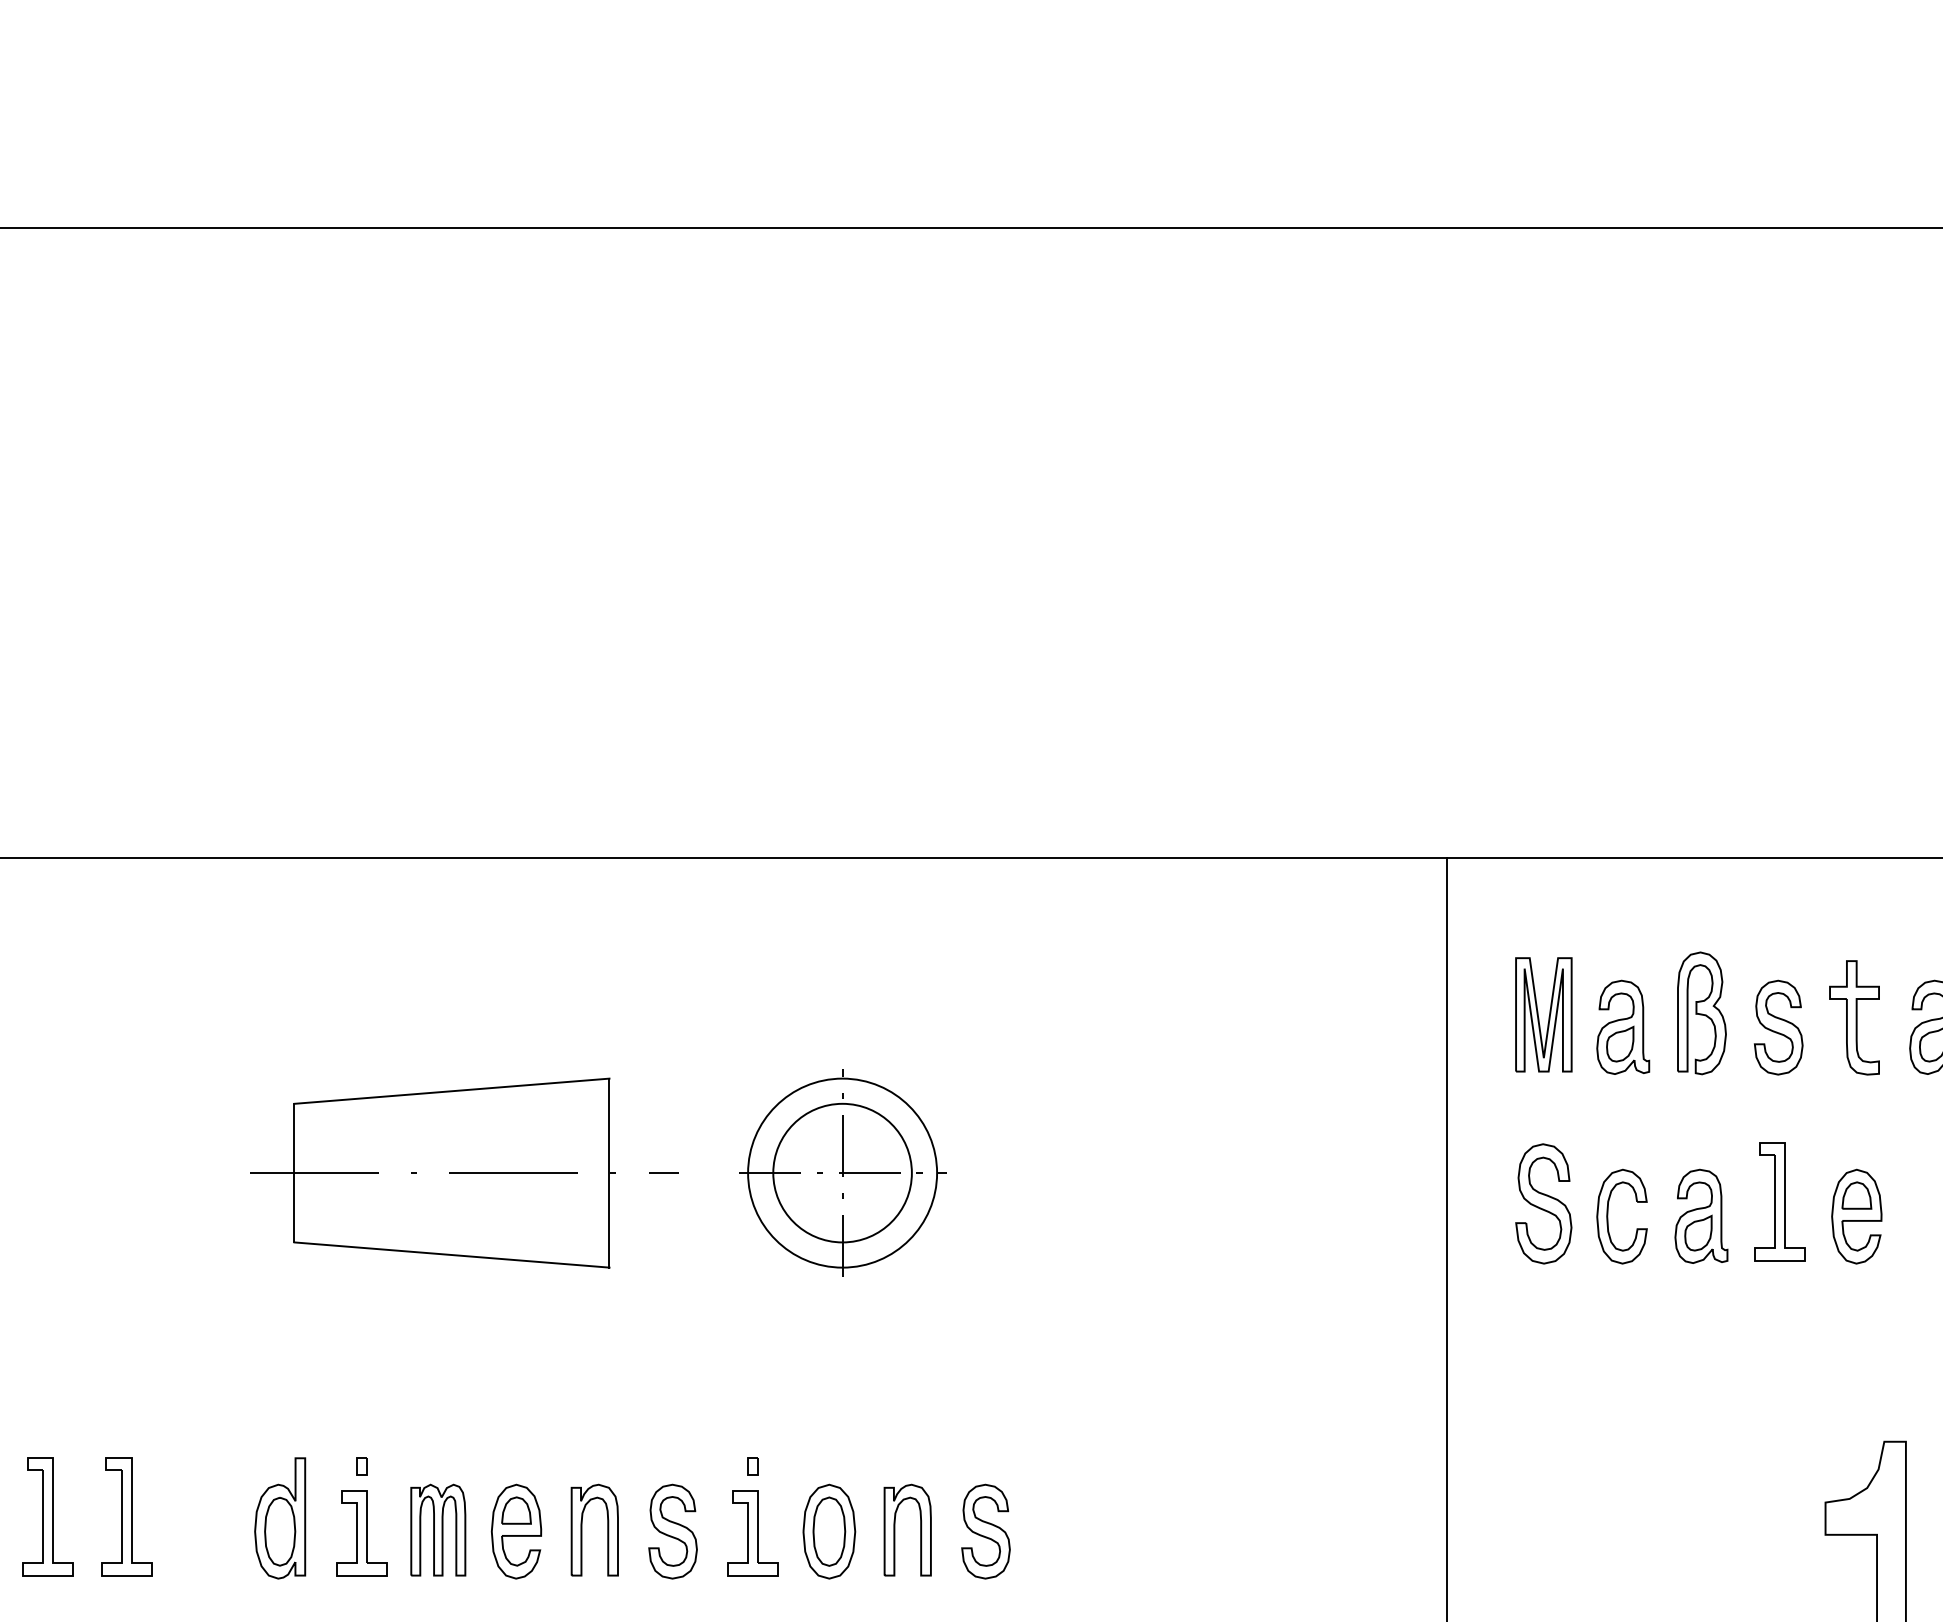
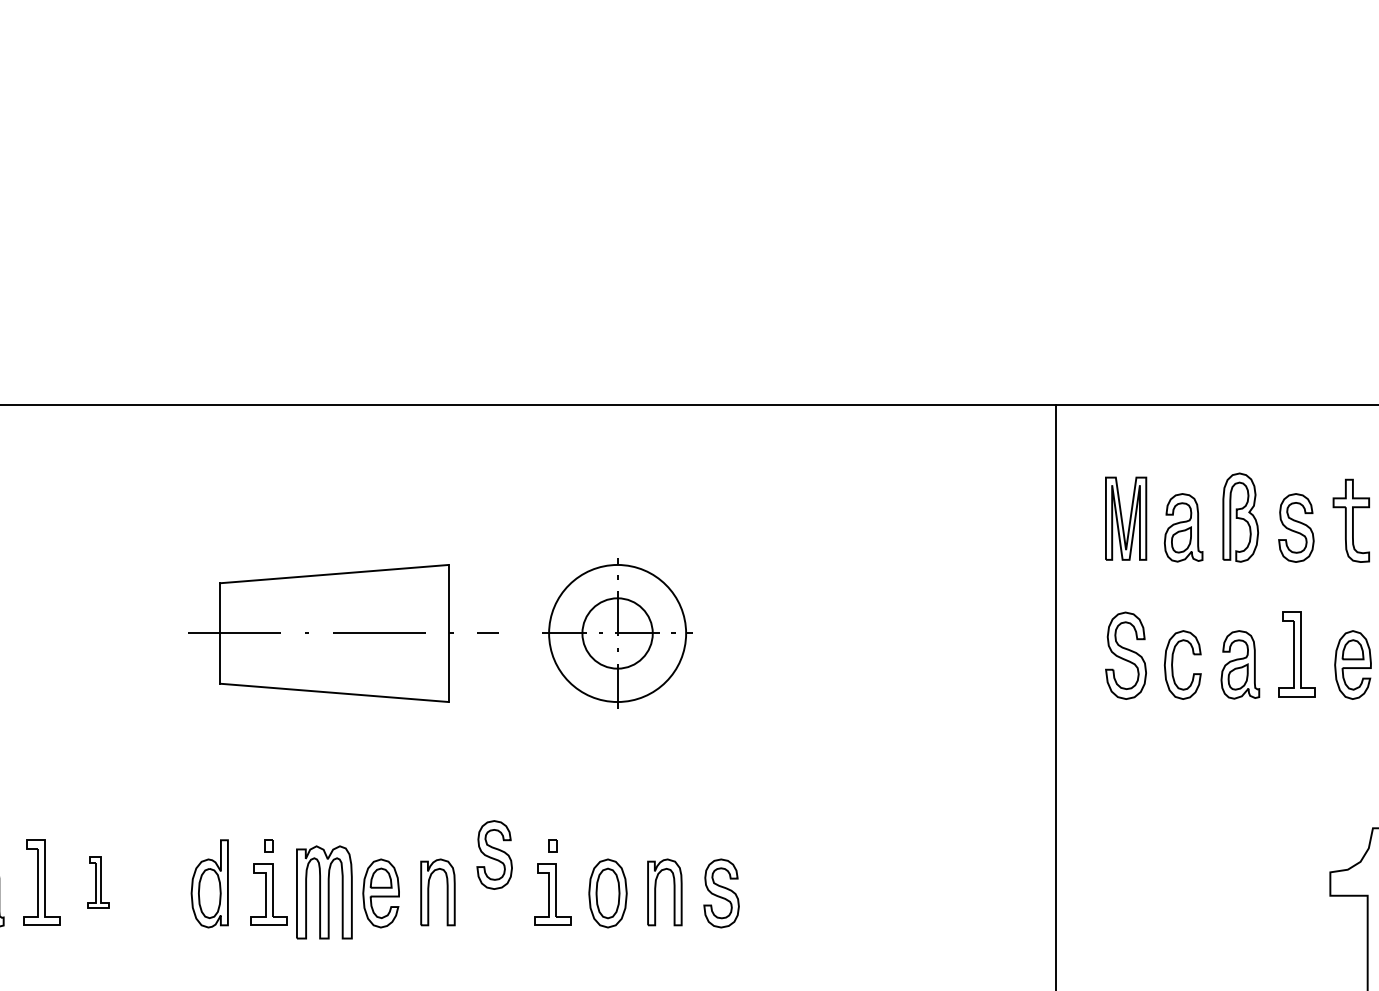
circle: (842, 1172) -> (617, 633), size x0.7
part: (126, 1516) -> (98, 882), size x0.6
part: (438, 1529) -> (324, 891), size x1.4
part: (672, 1531) -> (494, 854), moved

